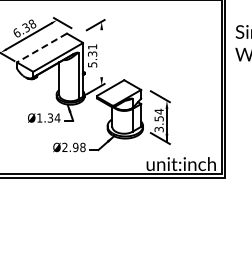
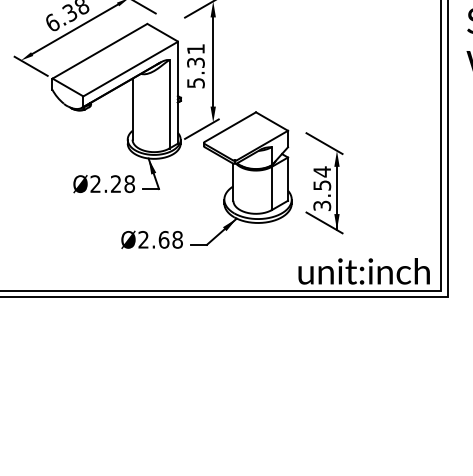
line: (41, 48) -> (99, 52), dashed -> solid
line: (101, 53) -> (212, 61), added
text: (48, 117) -> (112, 183), Ø1.34 -> Ø2.28
text: (75, 147) -> (163, 239), Ø2.98 -> Ø2.68

